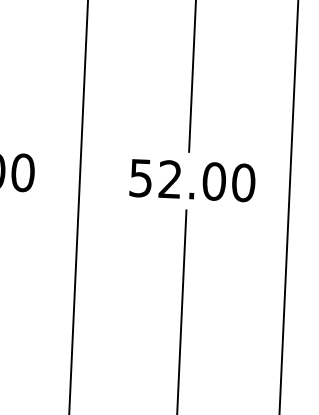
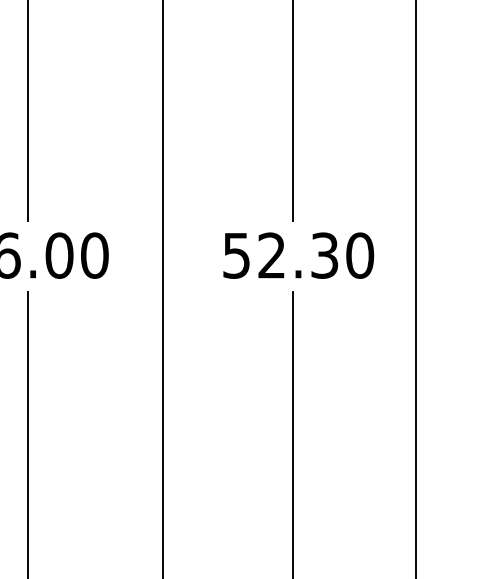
text: (214, 181) -> (324, 255), 52.00 -> 52.30

